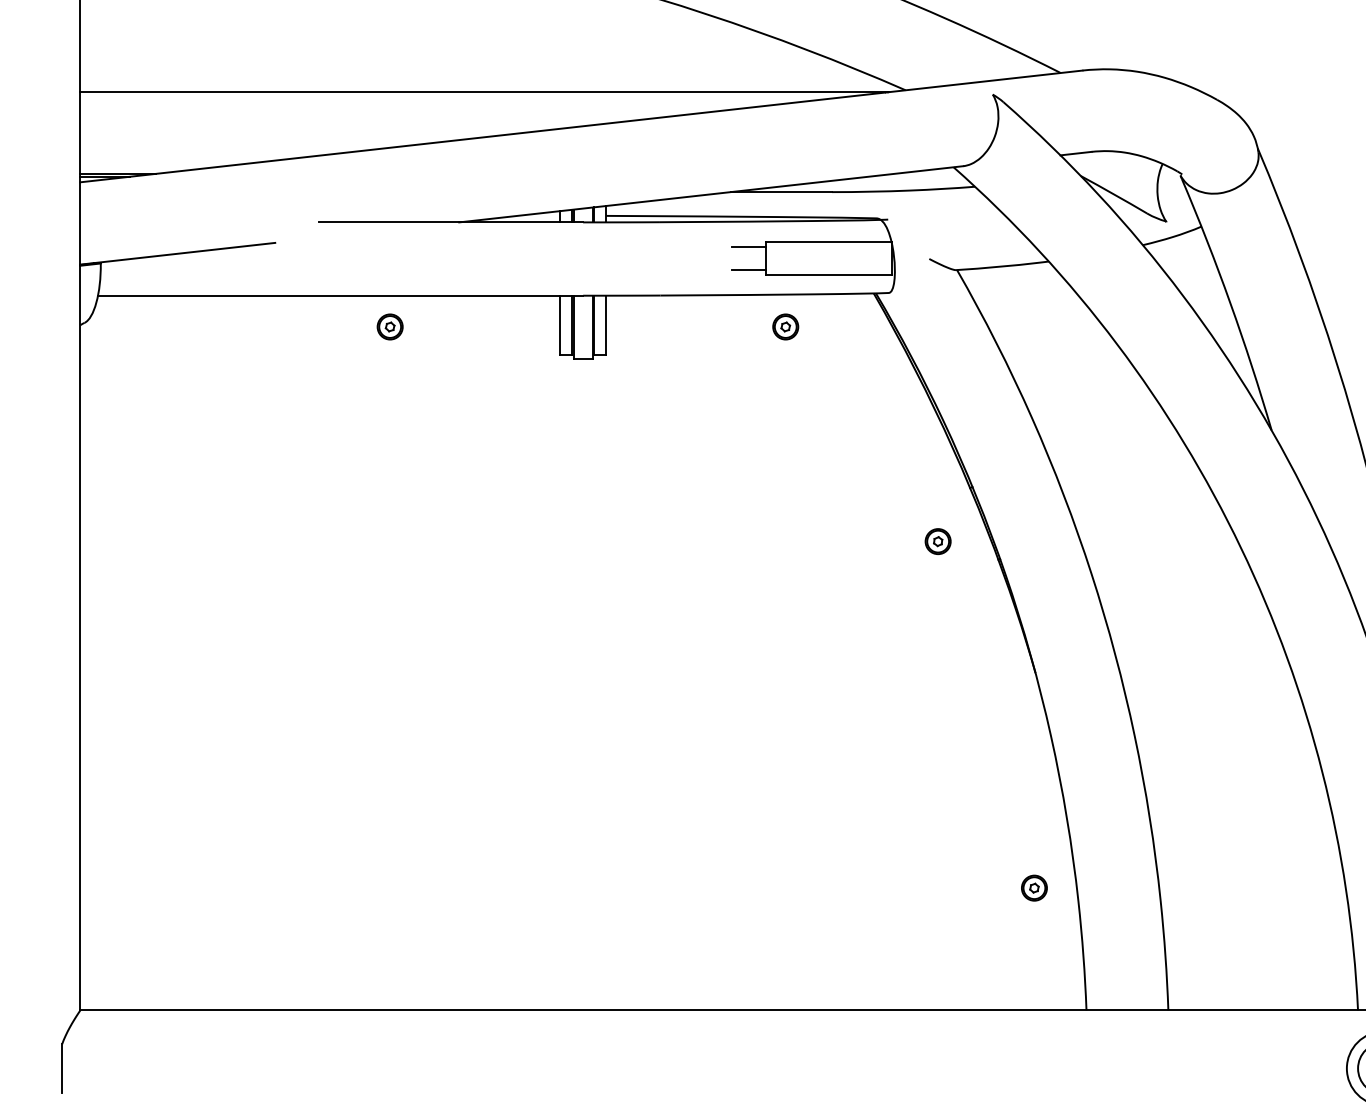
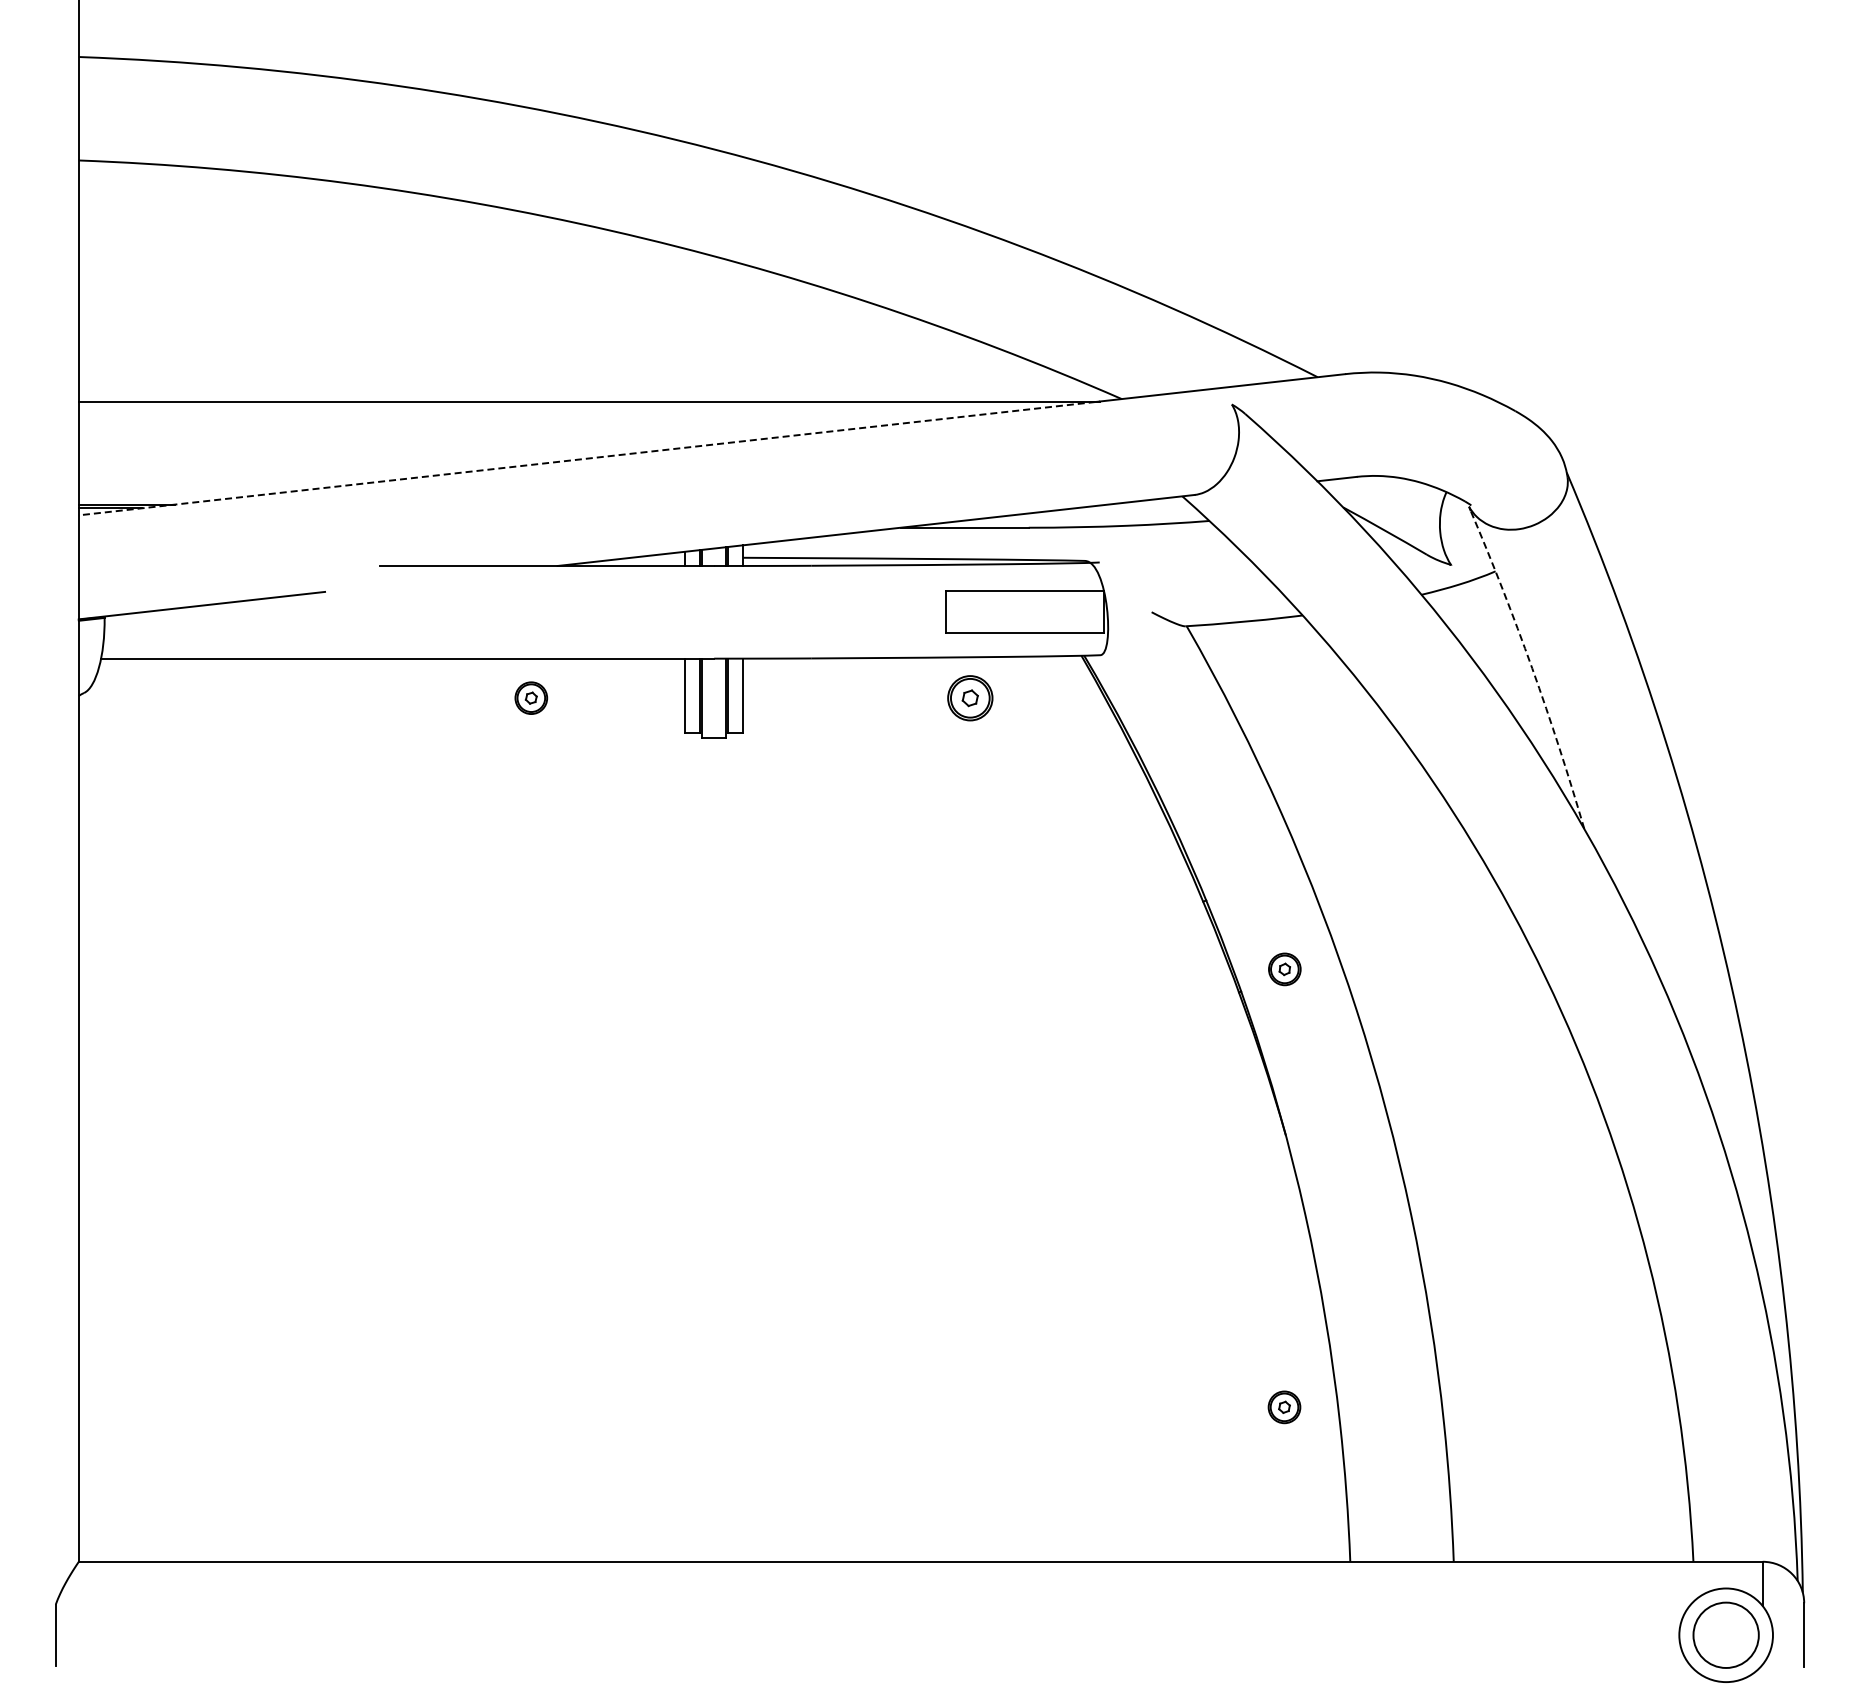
line: (482, 137) -> (587, 458), solid -> dashed
line: (748, 247) -> (923, 597), removed
line: (748, 270) -> (923, 626), removed
arc: (1230, 303) -> (1532, 668), solid -> dashed
part: (390, 326) -> (531, 697), moved
part: (785, 326) -> (969, 697), size x1.4
part: (937, 541) -> (1284, 969), moved

